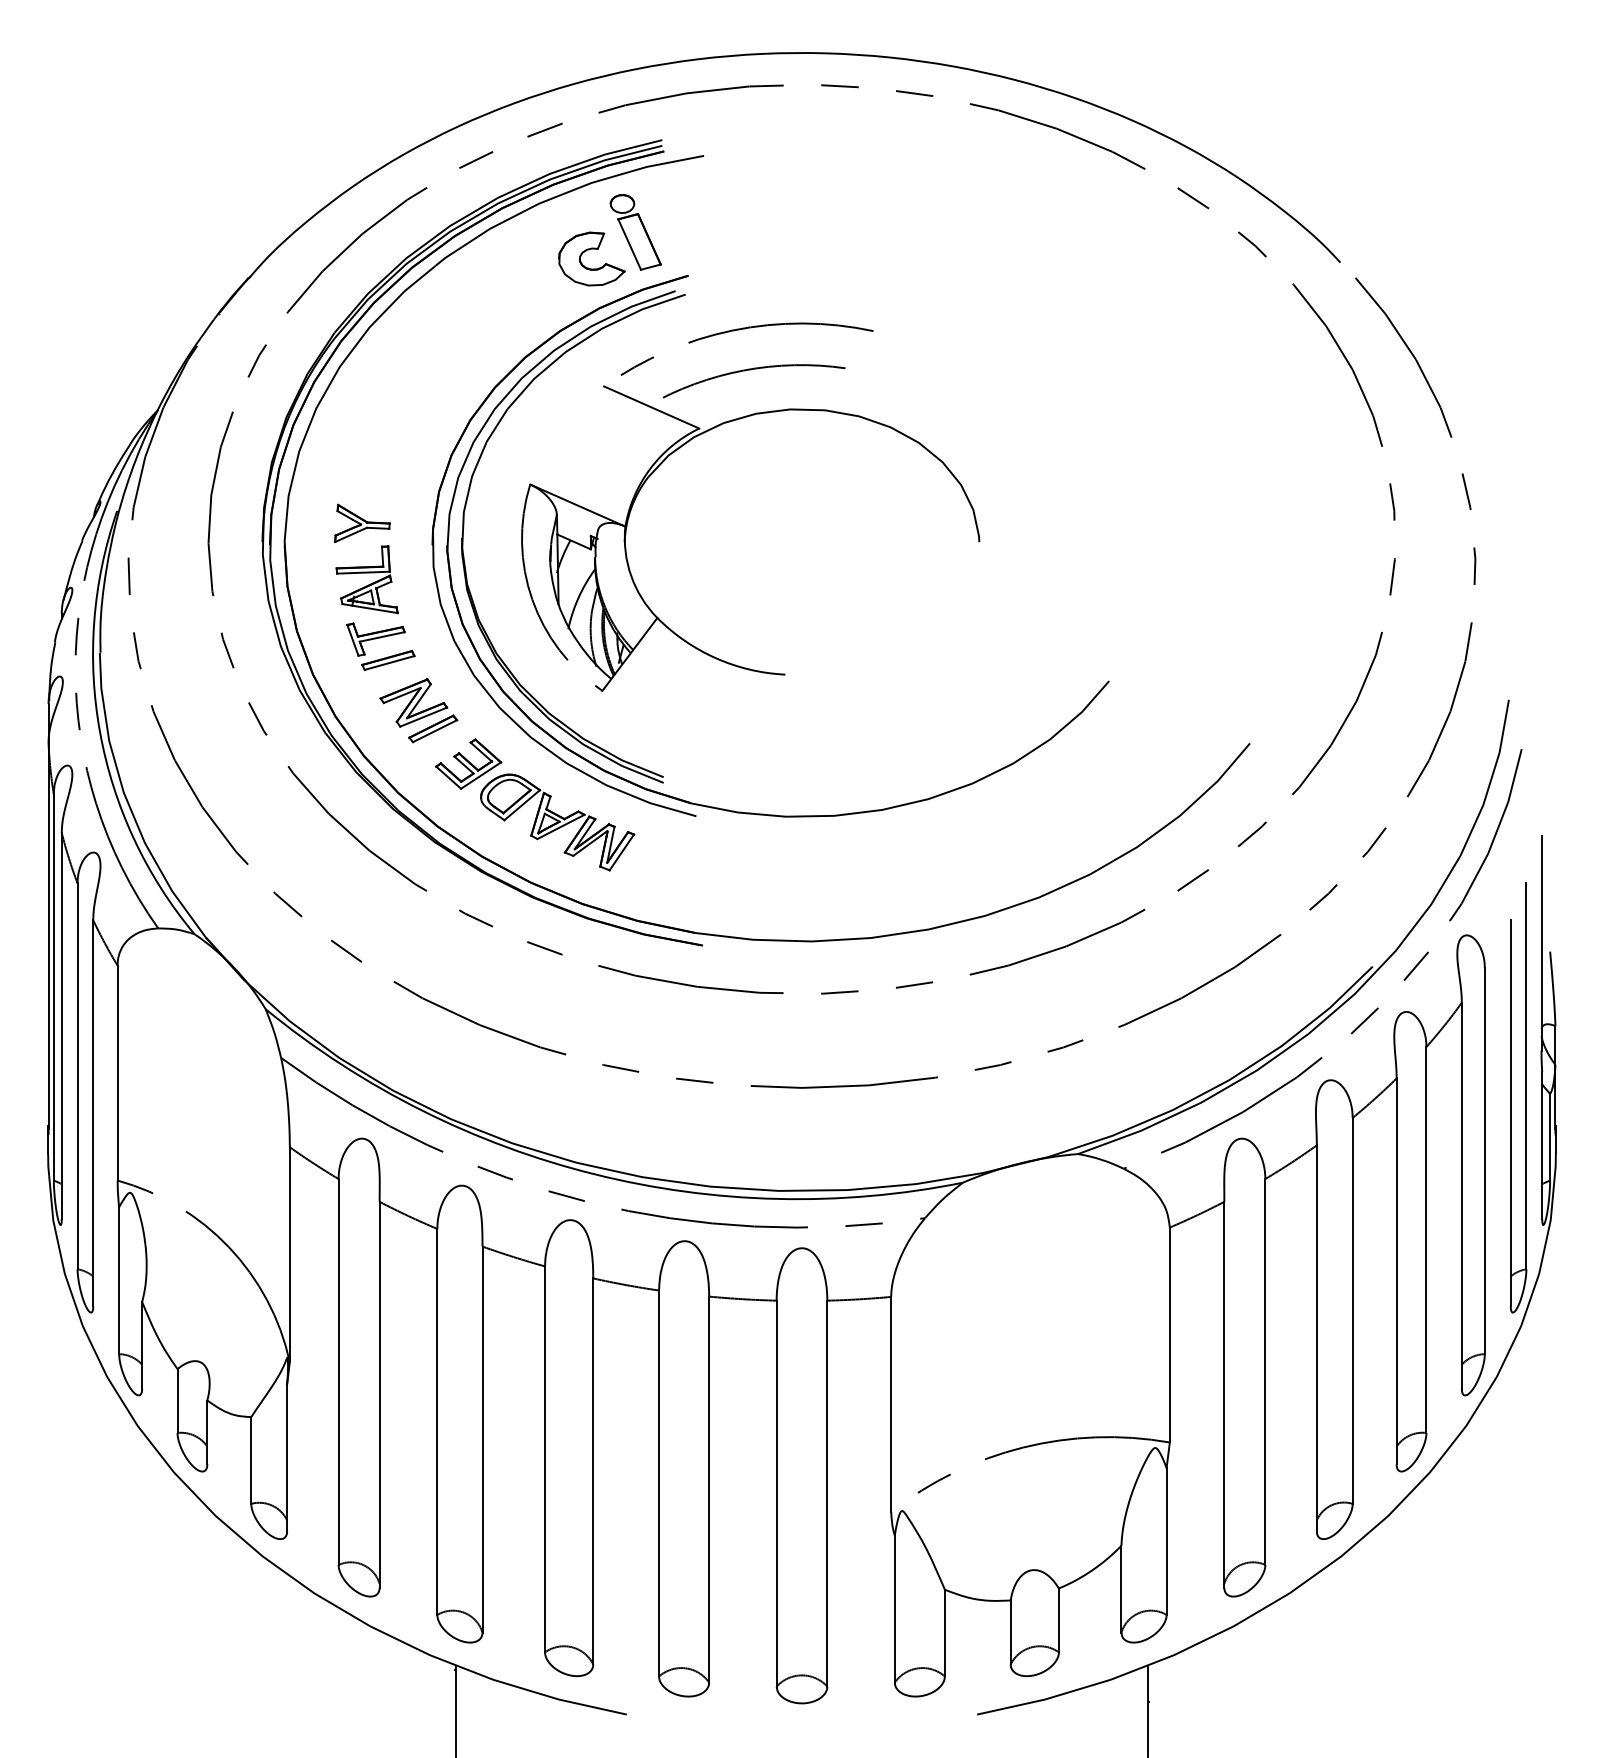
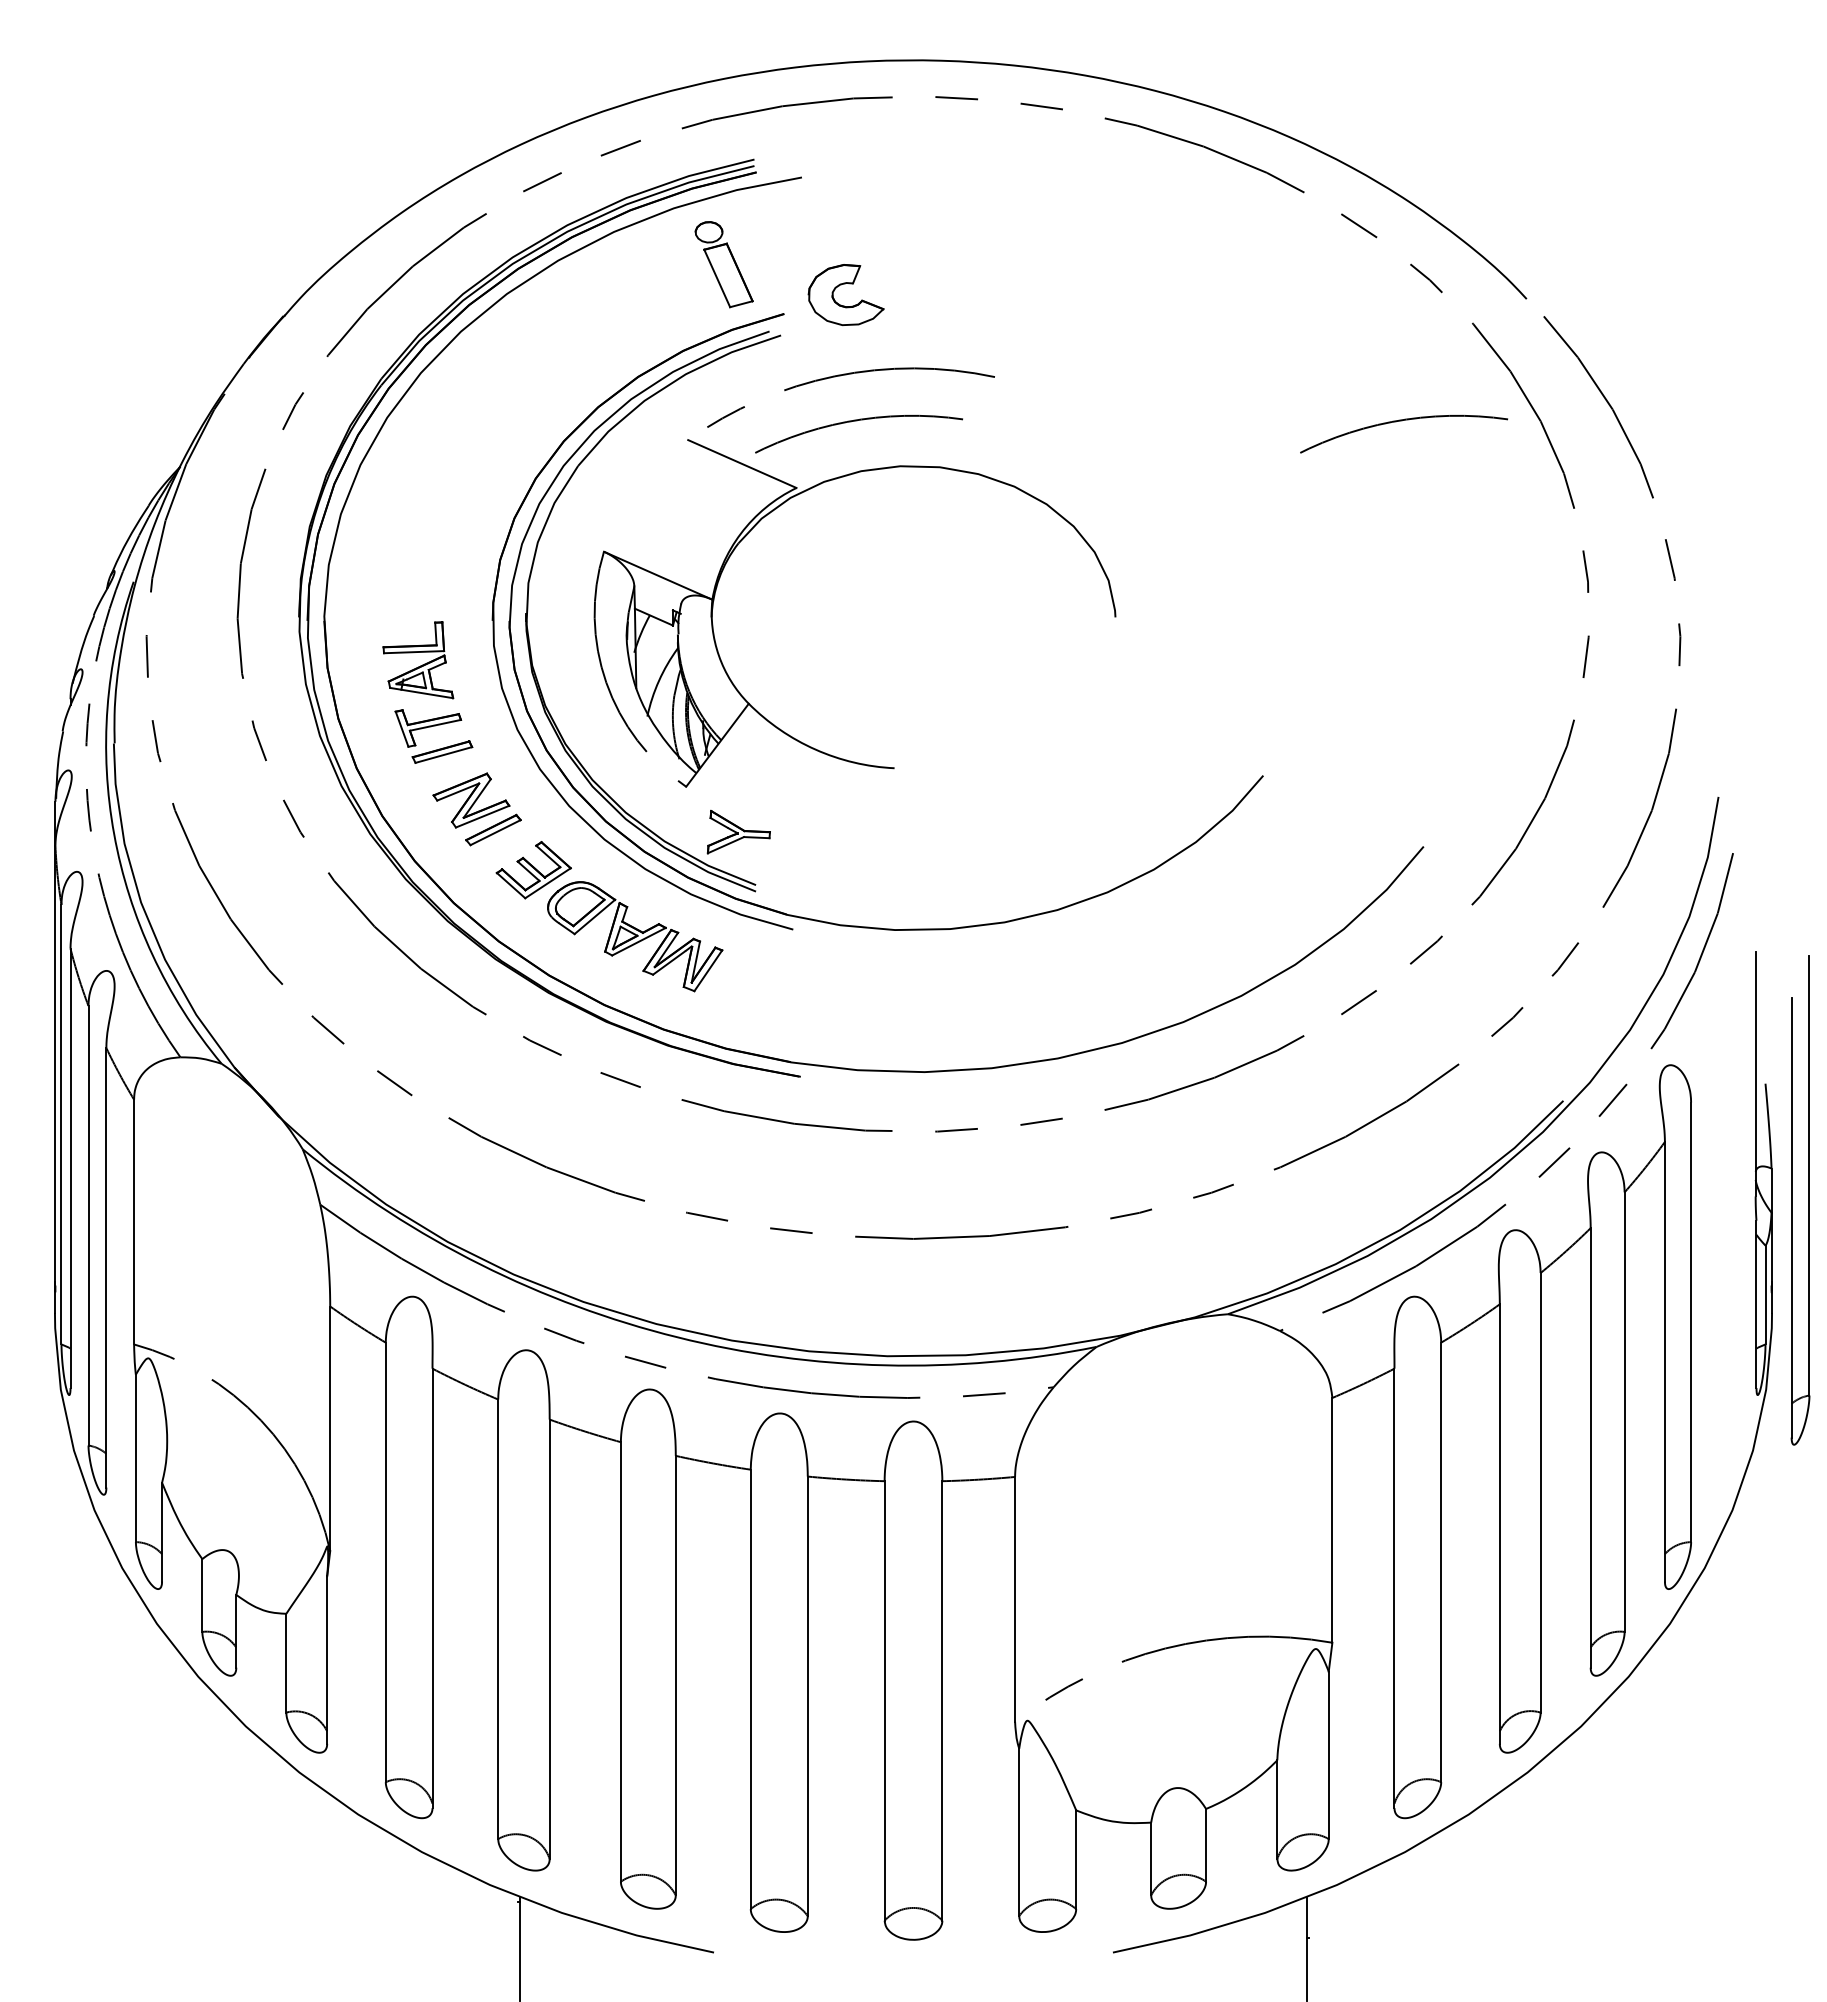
part: (587, 250) -> (841, 285), moved
arc: (1231, 370) -> (1402, 421), added
part: (362, 522) -> (738, 831), moved
part: (1511, 1098) -> (1792, 1200), moved

